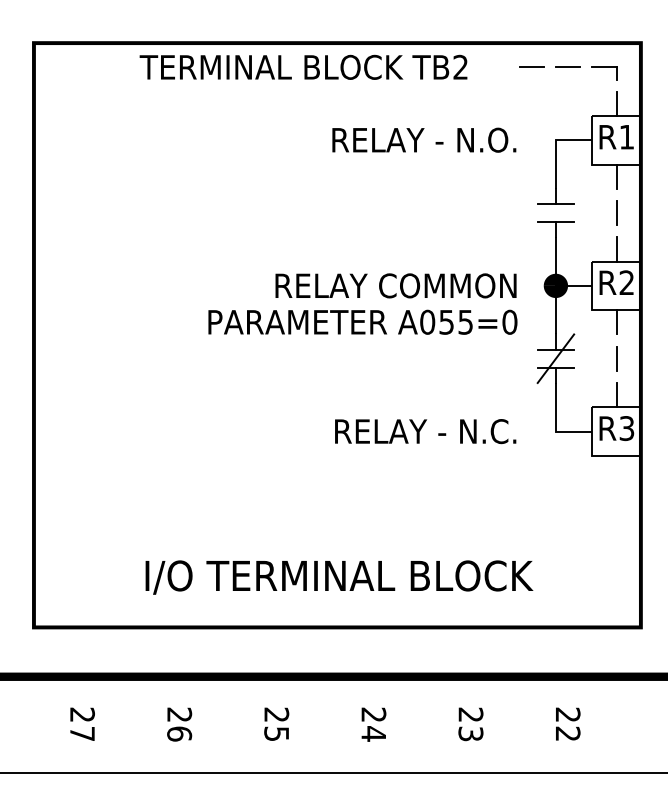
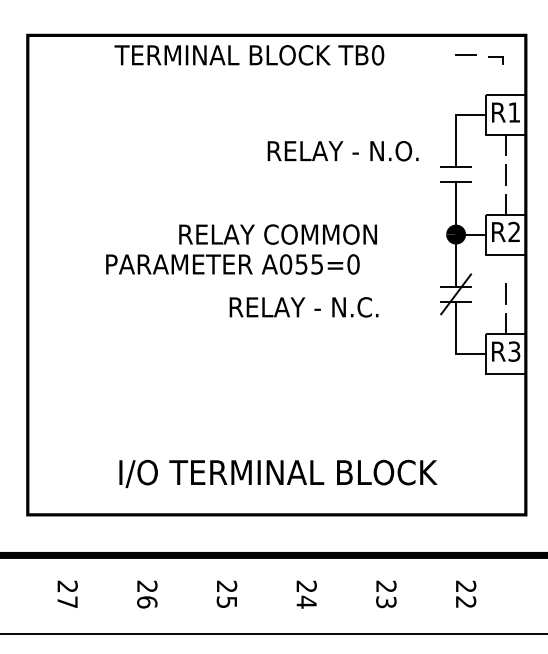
text: (460, 66) -> (377, 54), TB2 -> TB0
line: (531, 66) -> (436, 54), removed
part: (604, 73) -> (495, 60), size x0.7
line: (616, 103) -> (505, 84), removed
text: (424, 139) -> (343, 150), moved
text: (395, 285) -> (277, 234), moved
text: (362, 321) -> (232, 263), moved
line: (616, 322) -> (505, 264), removed
text: (425, 431) -> (303, 307), moved

